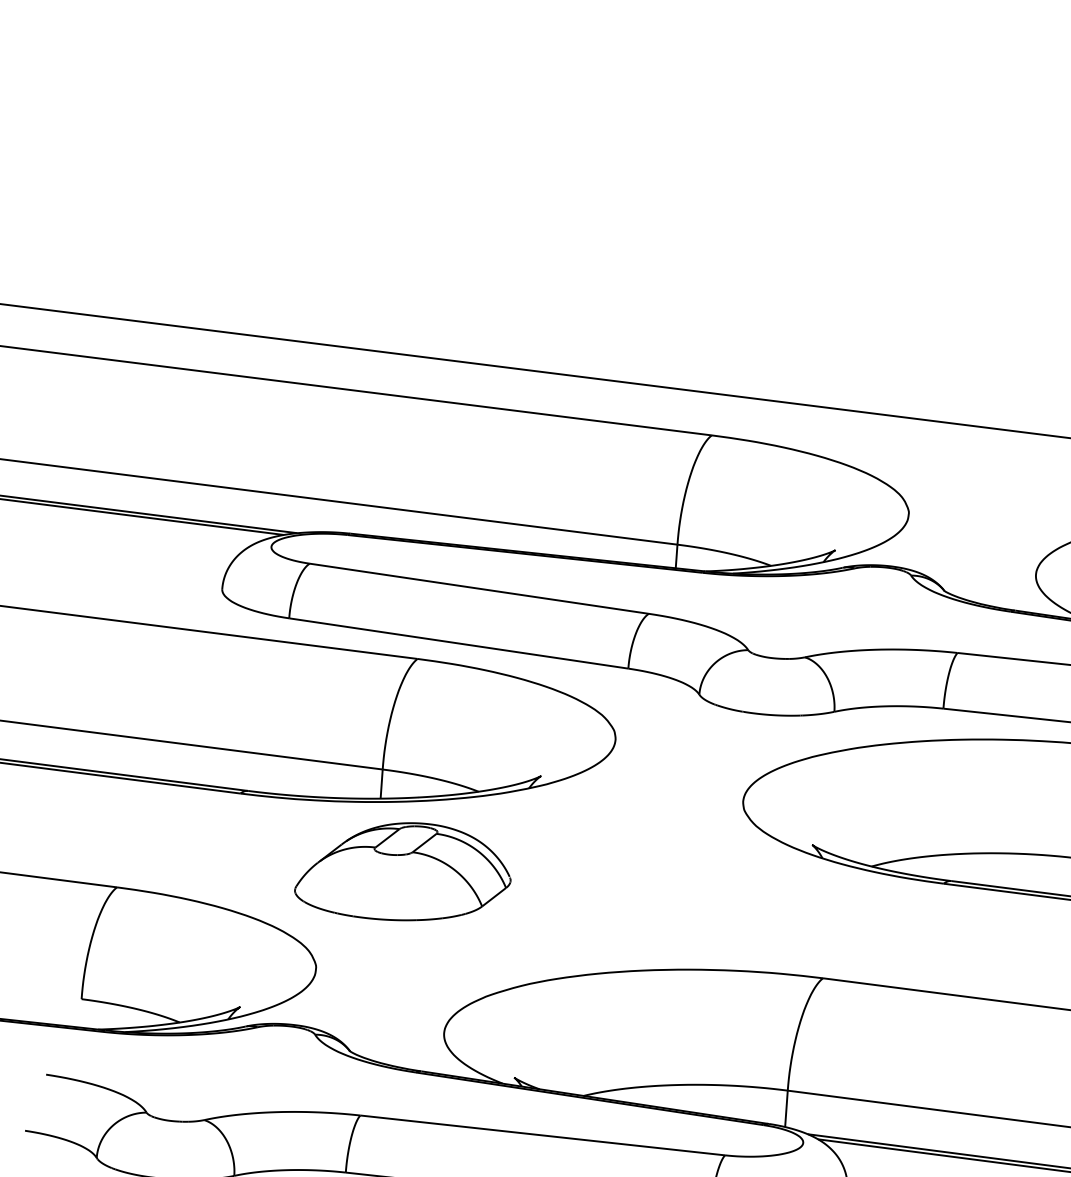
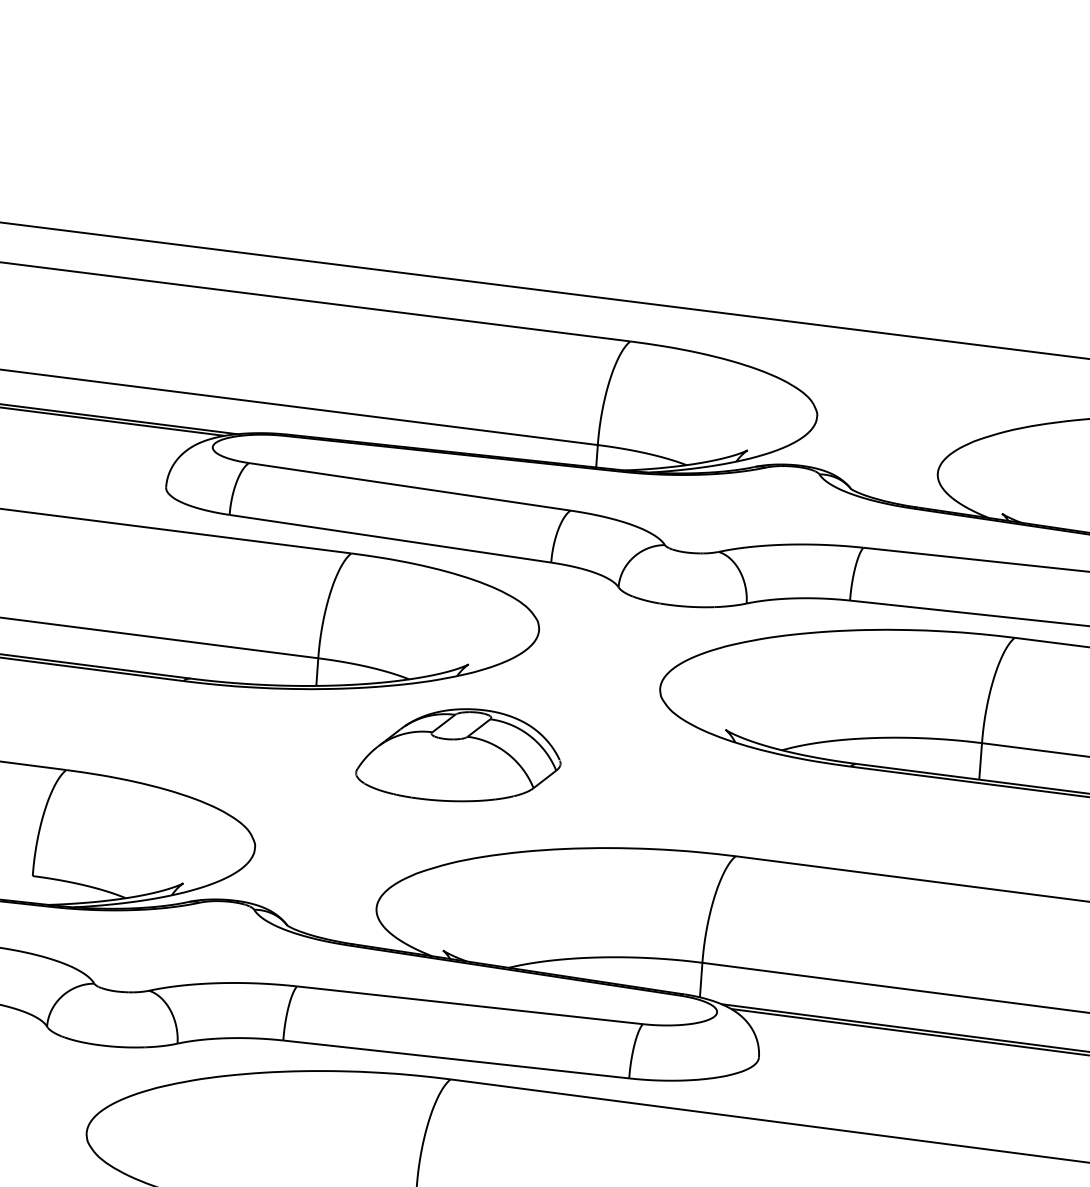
part: (402, 872) -> (458, 755), moved

